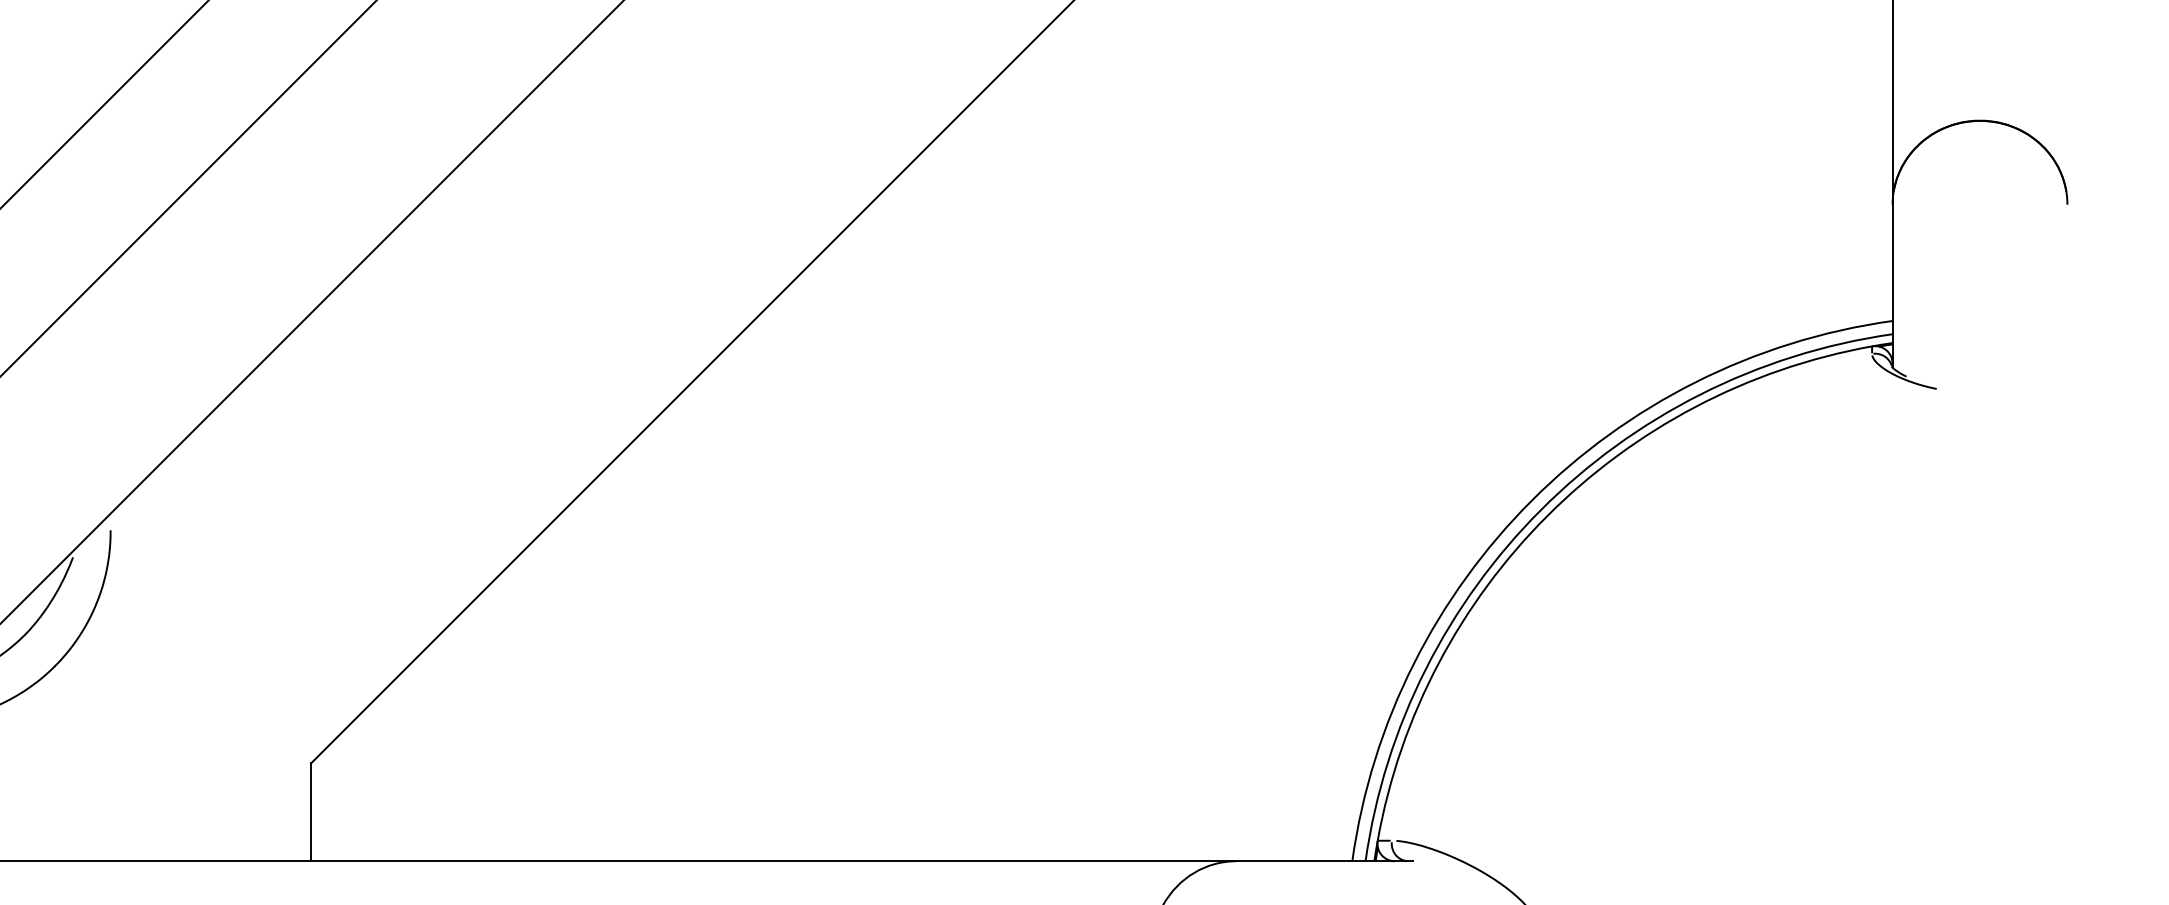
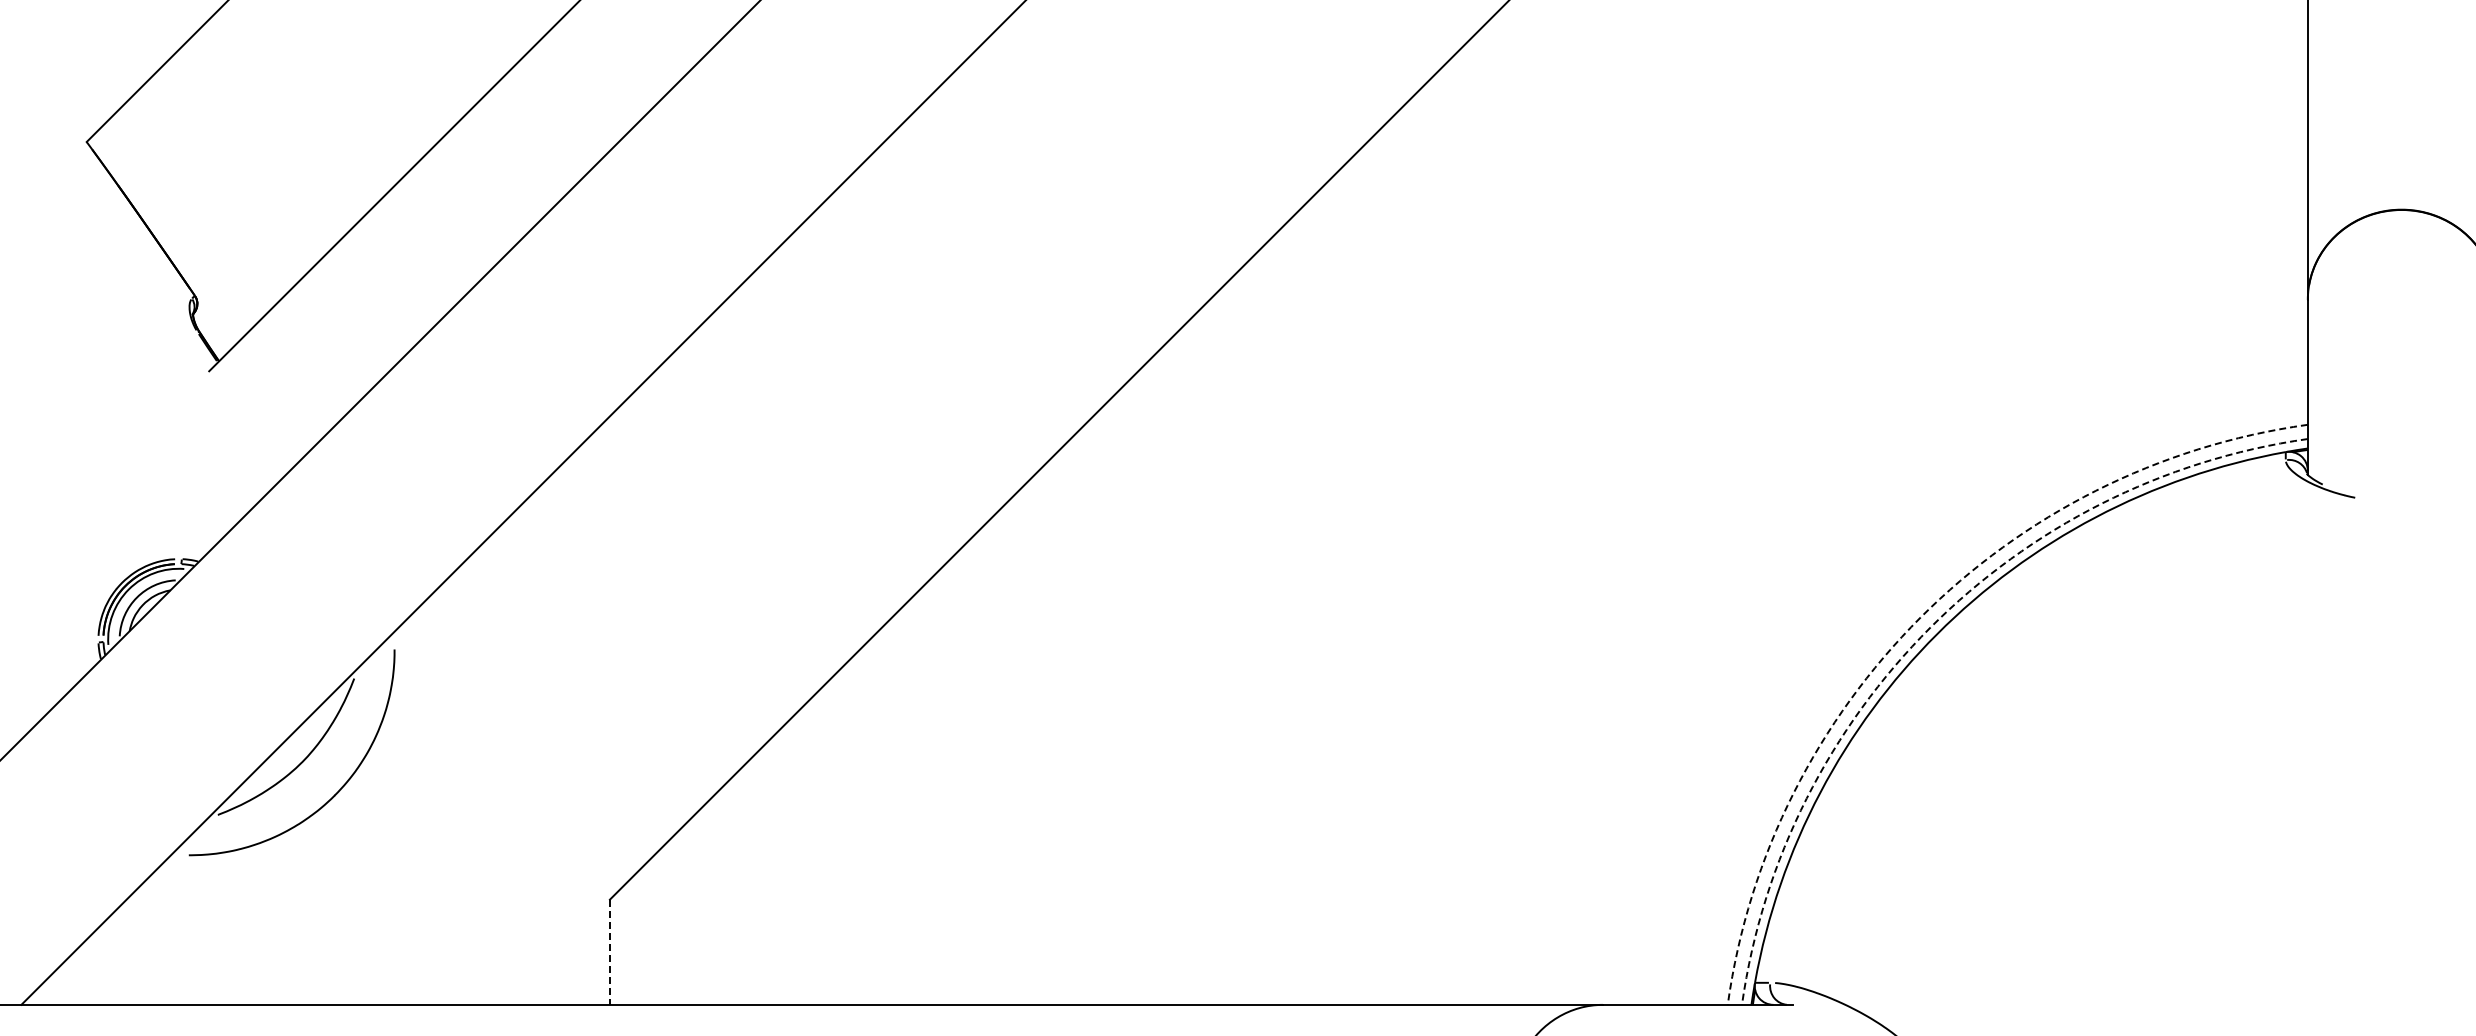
arc: (1531, 500) -> (1920, 617), solid -> dashed
arc: (1541, 509) -> (1930, 627), solid -> dashed
line: (310, 812) -> (609, 952), solid -> dashed

